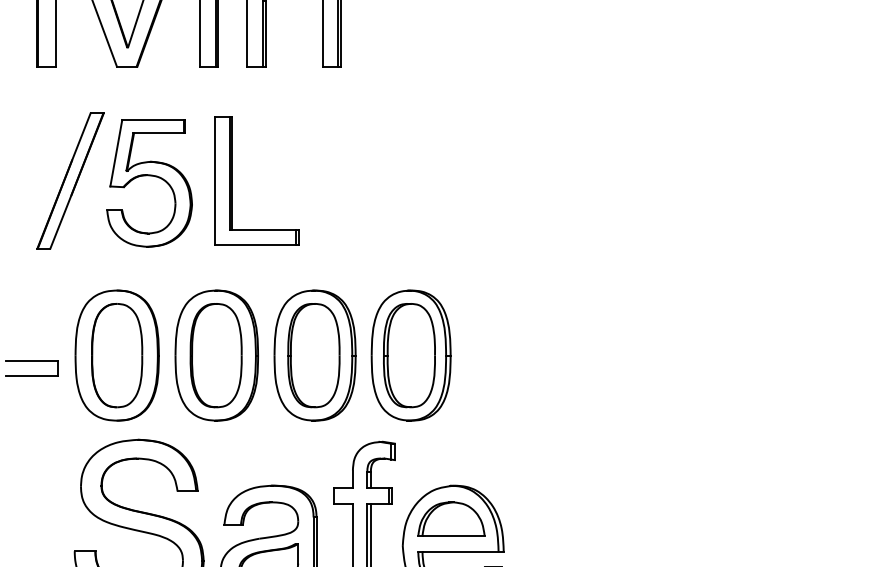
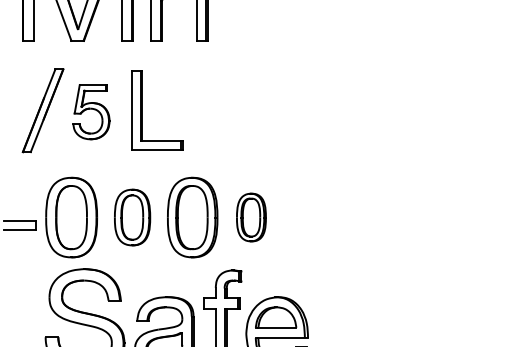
part: (149, 182) -> (91, 111), size x0.7
part: (216, 355) -> (132, 217), size x0.7
part: (411, 355) -> (251, 217), size x0.6

